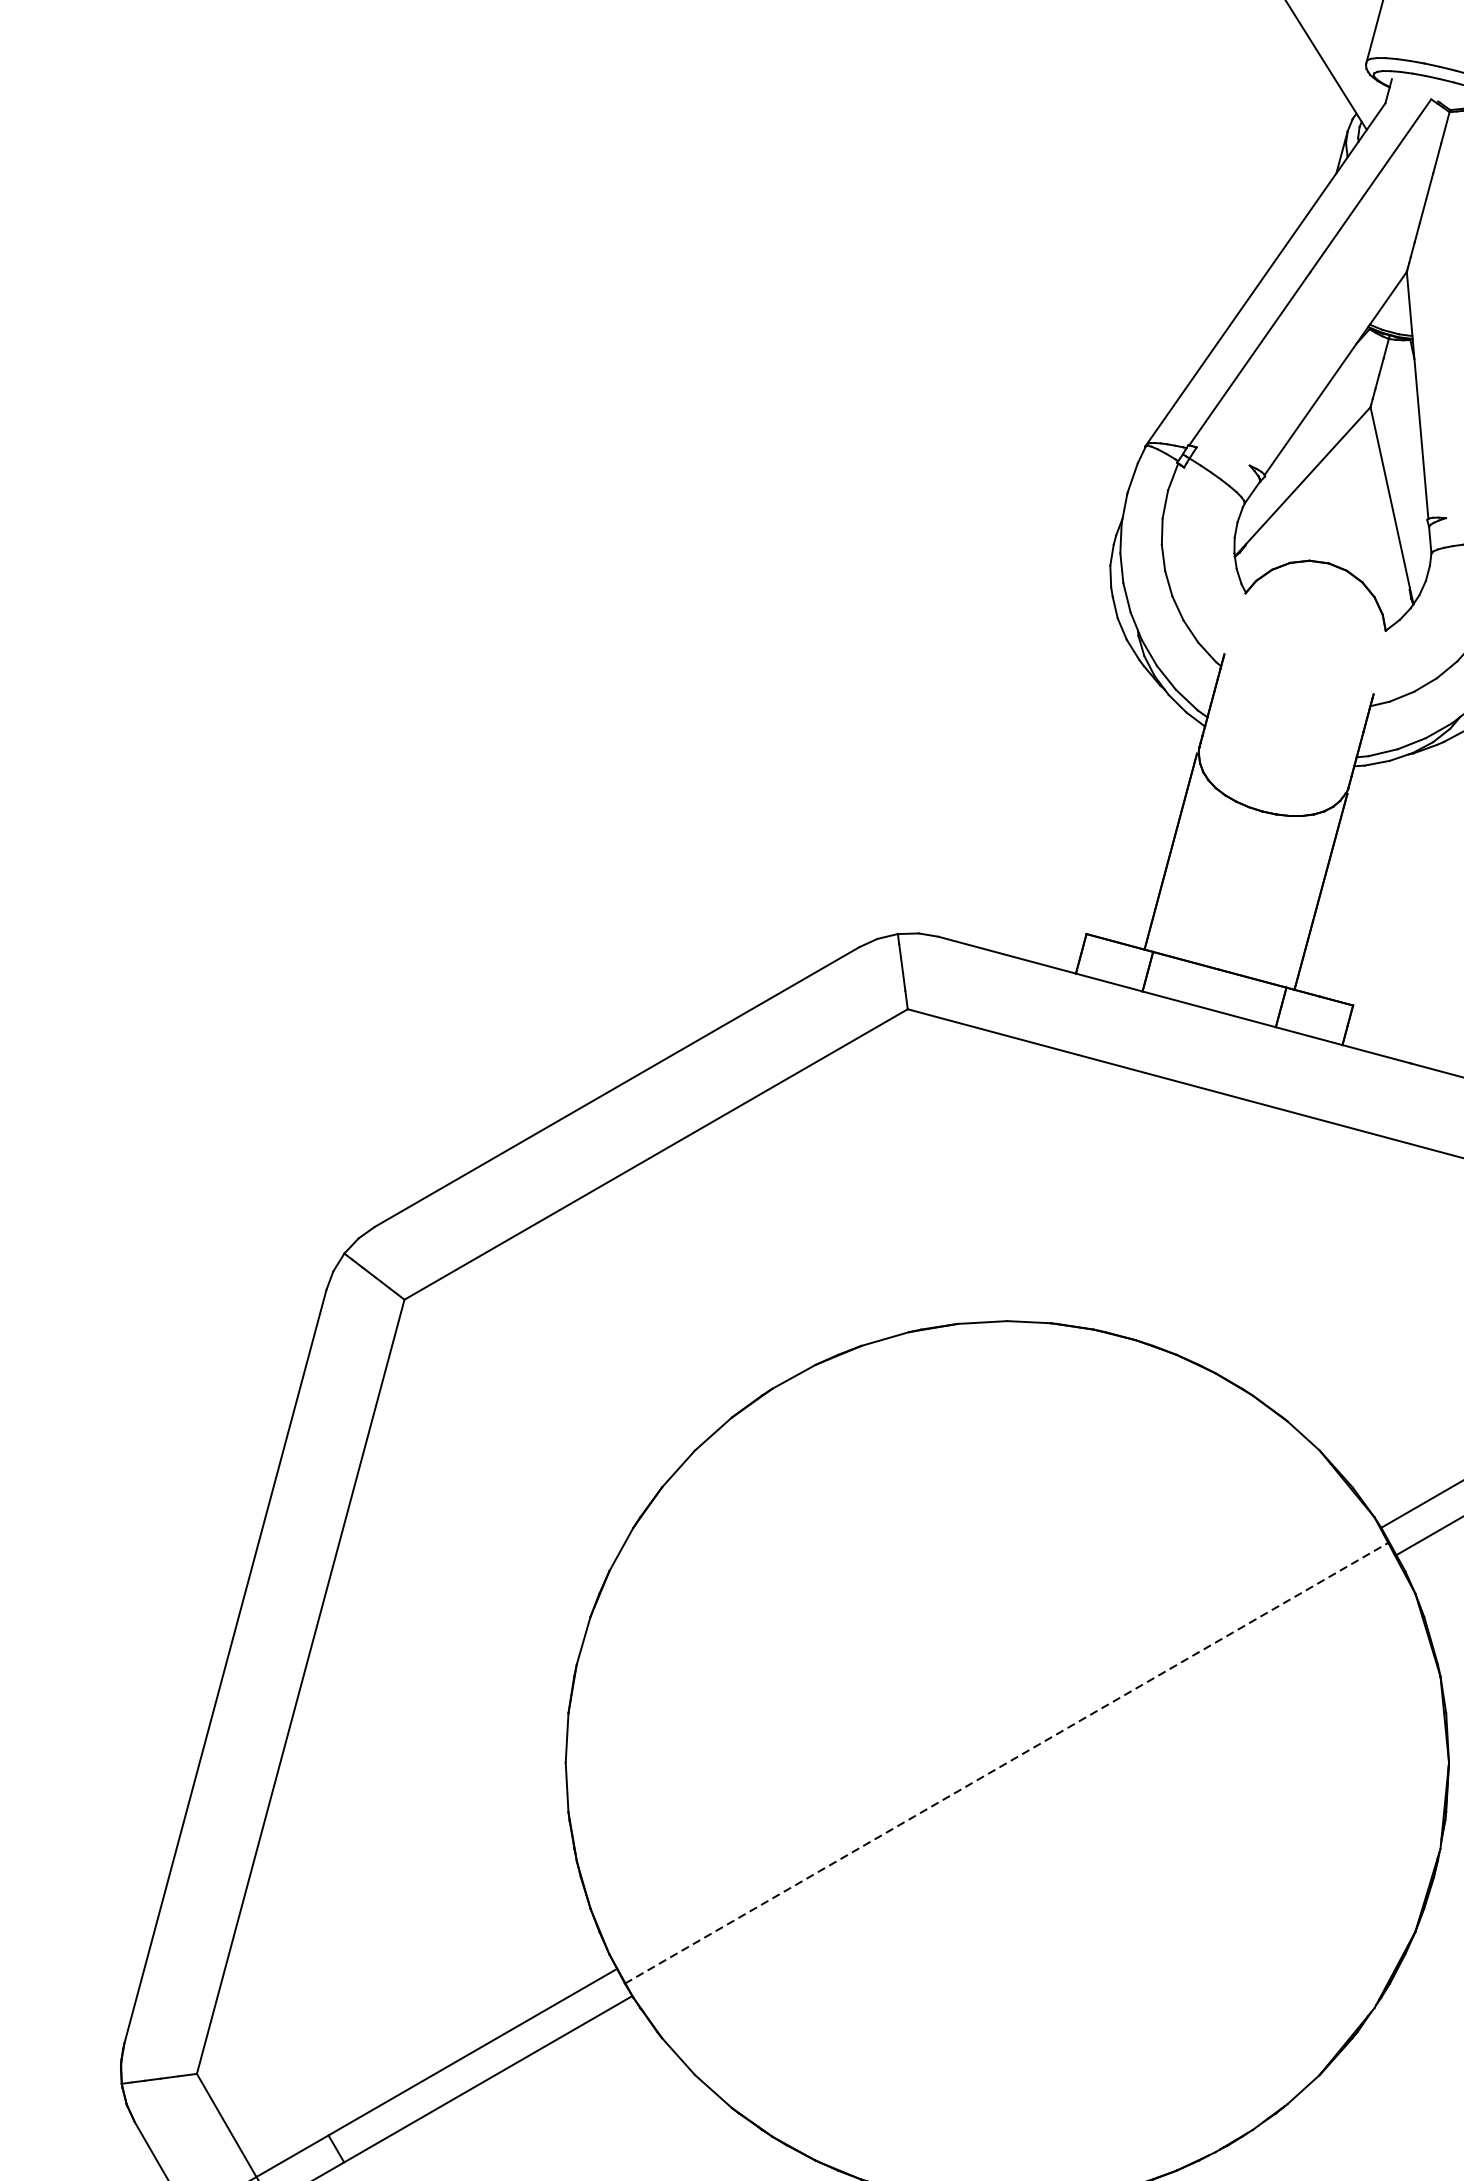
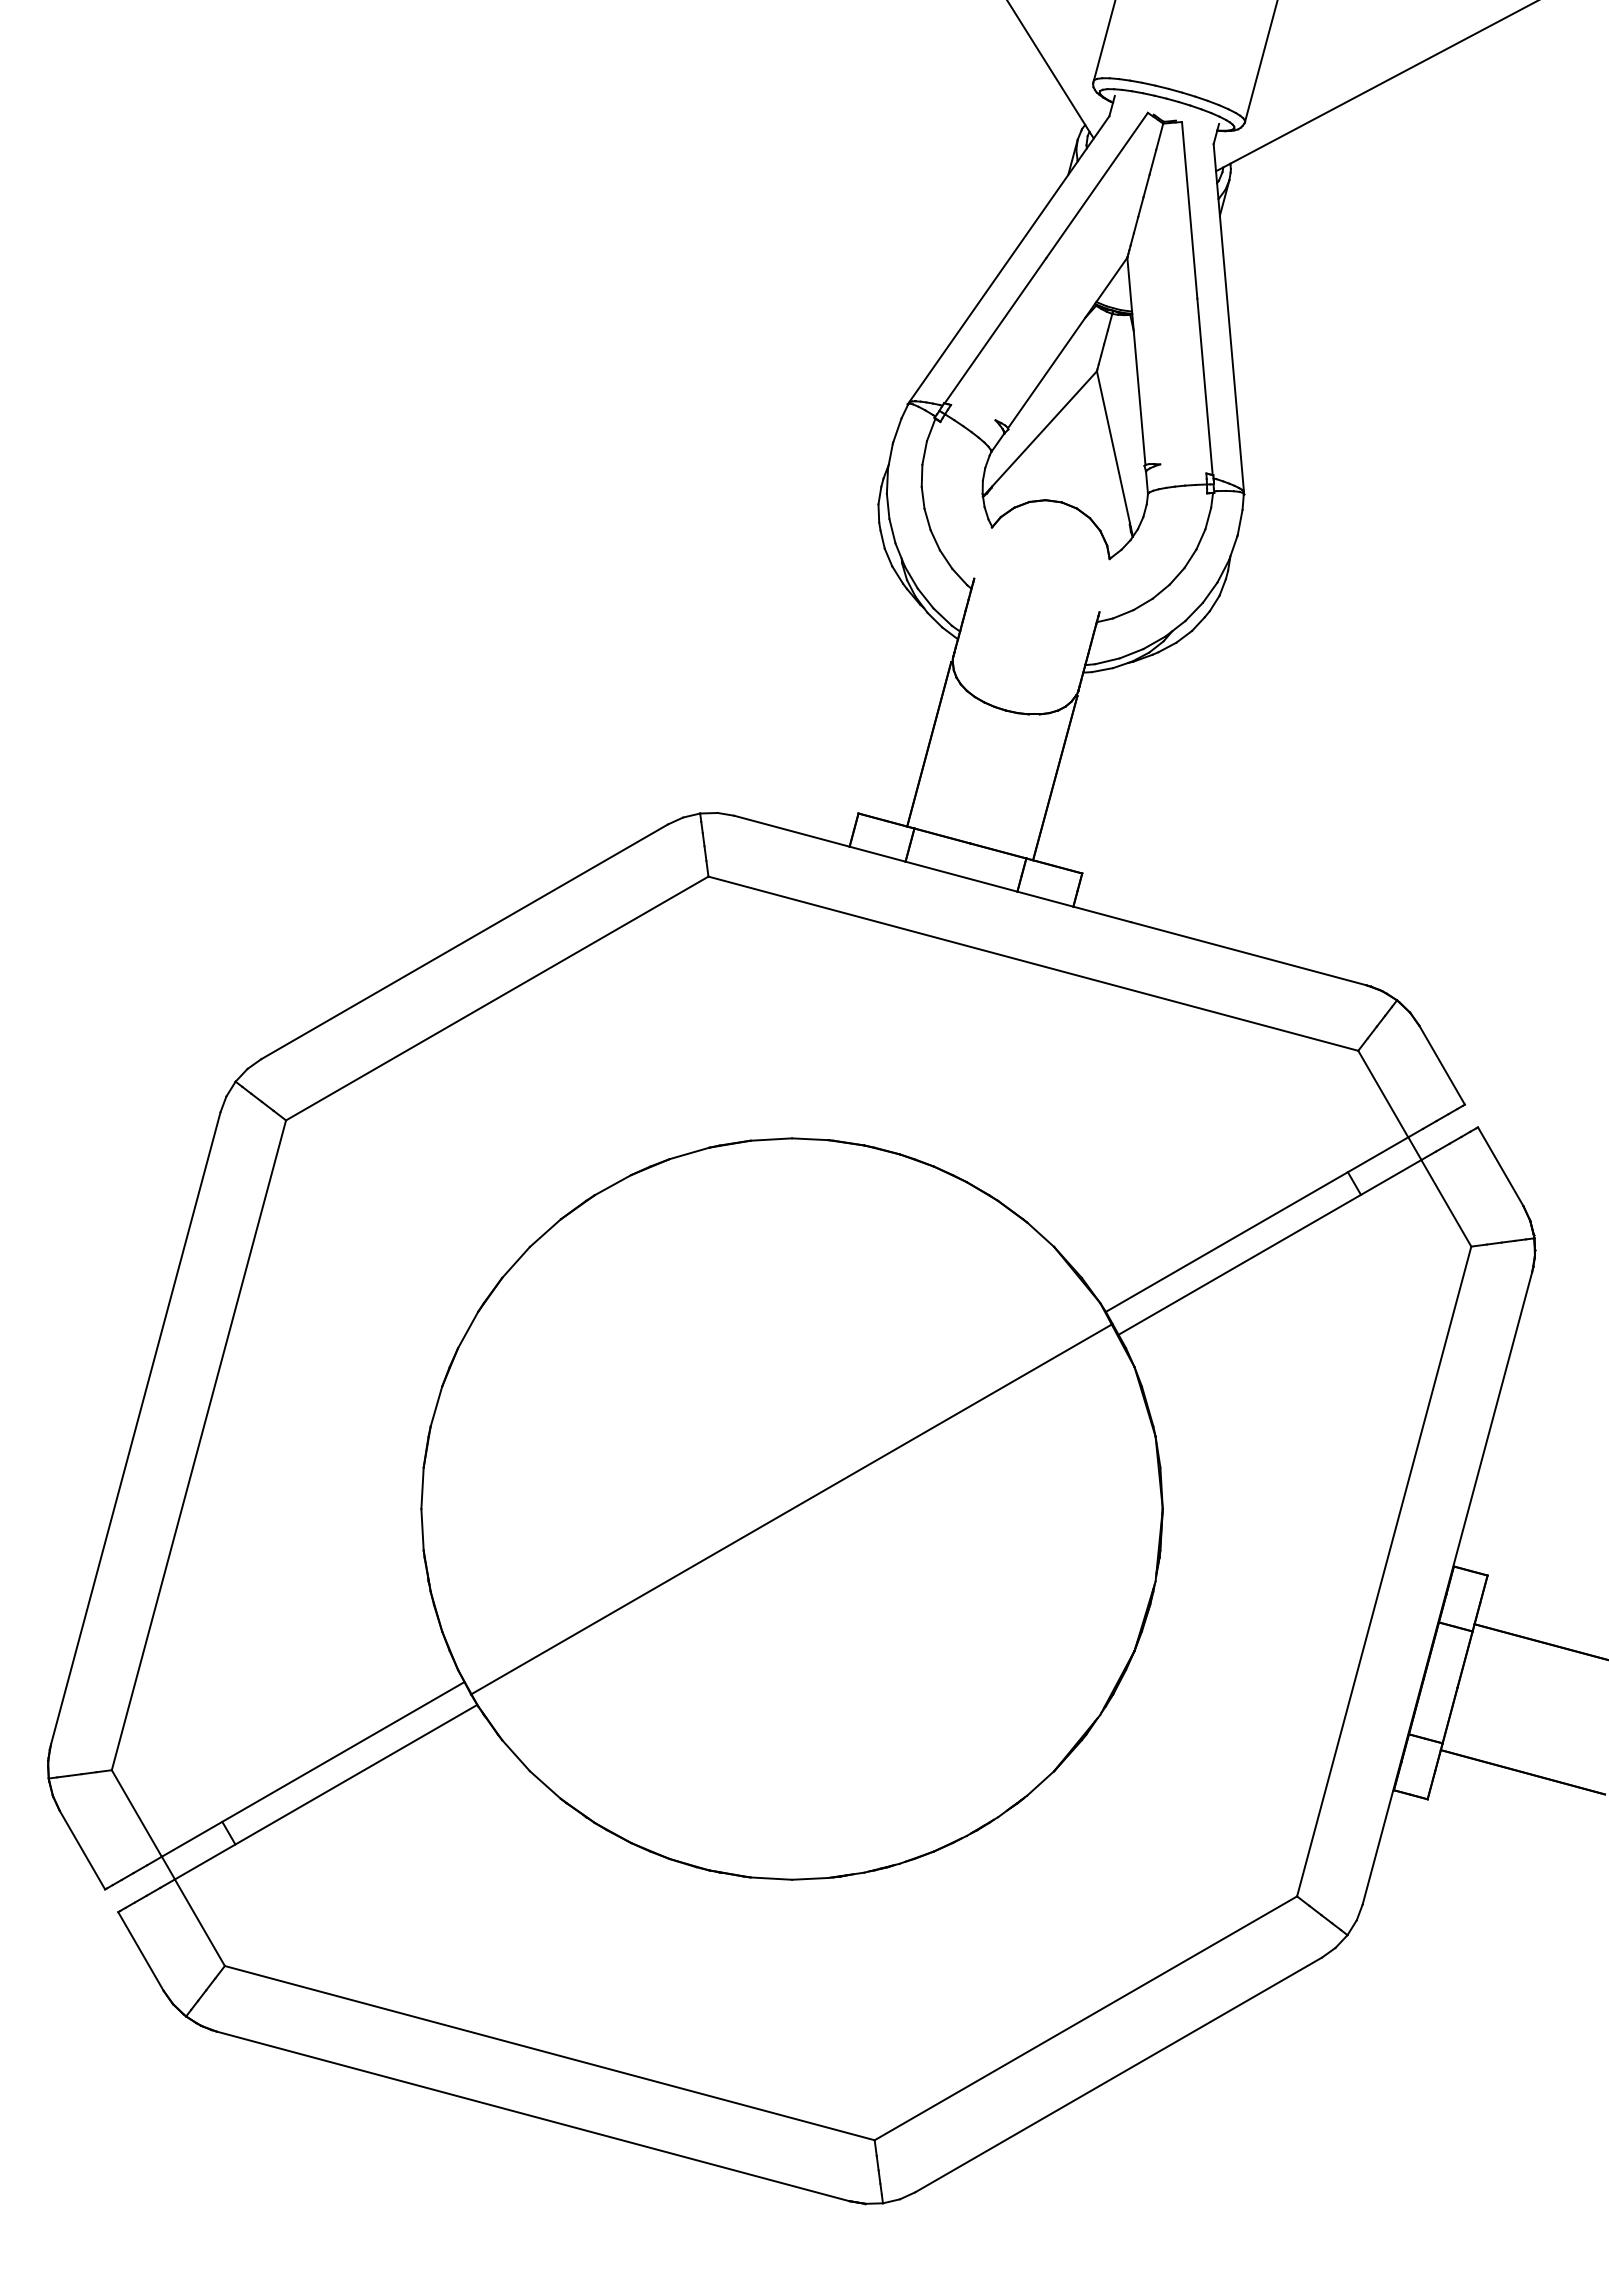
line: (1007, 1762) -> (792, 1508), dashed -> solid

